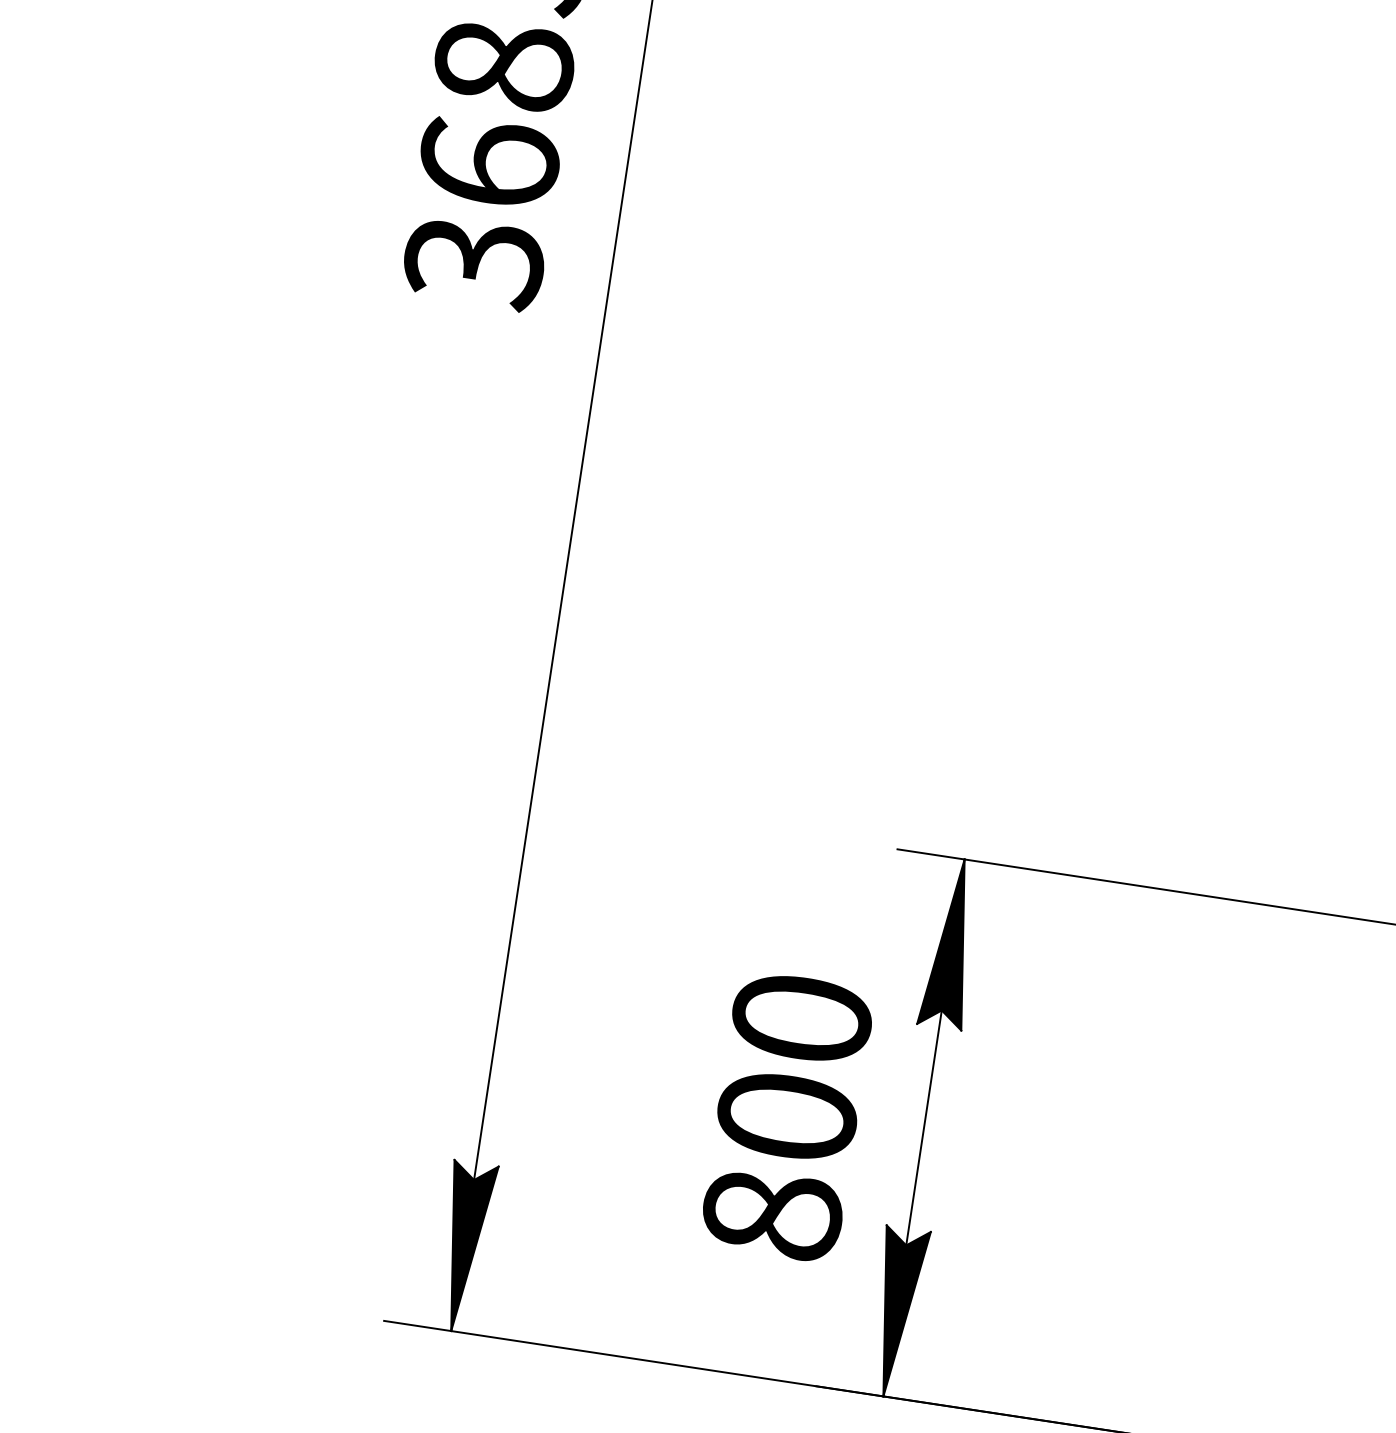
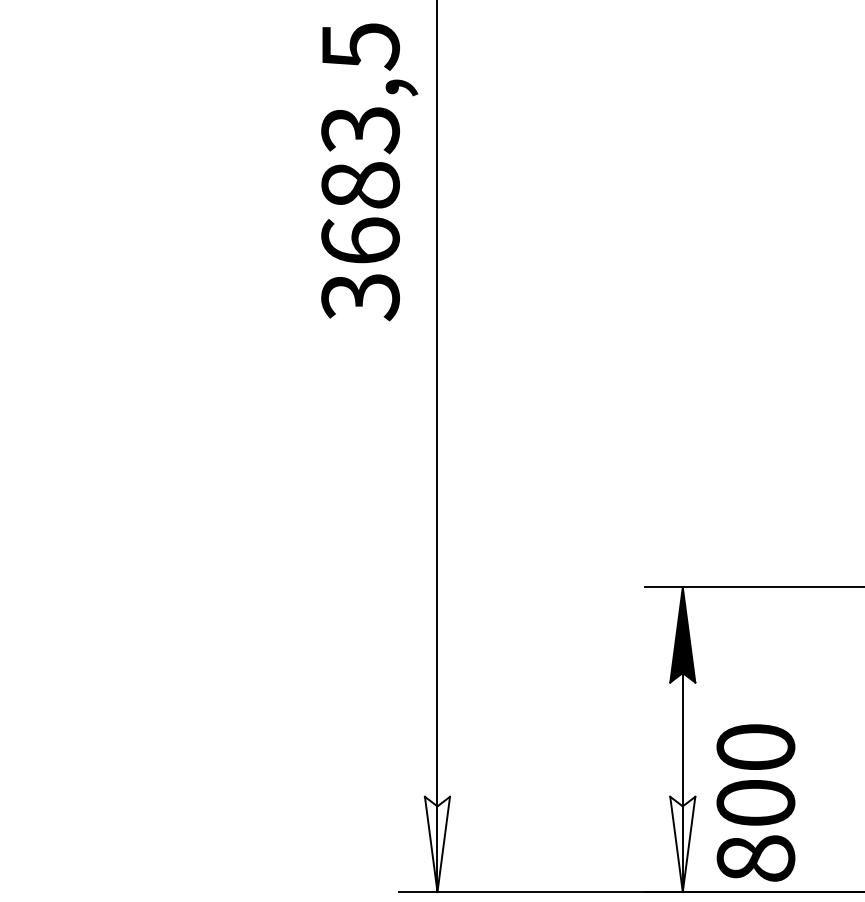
text: (786, 1115) -> (755, 802), moved
fill: (463, 1247) -> (437, 844), removed
fill: (895, 1312) -> (682, 844), removed

